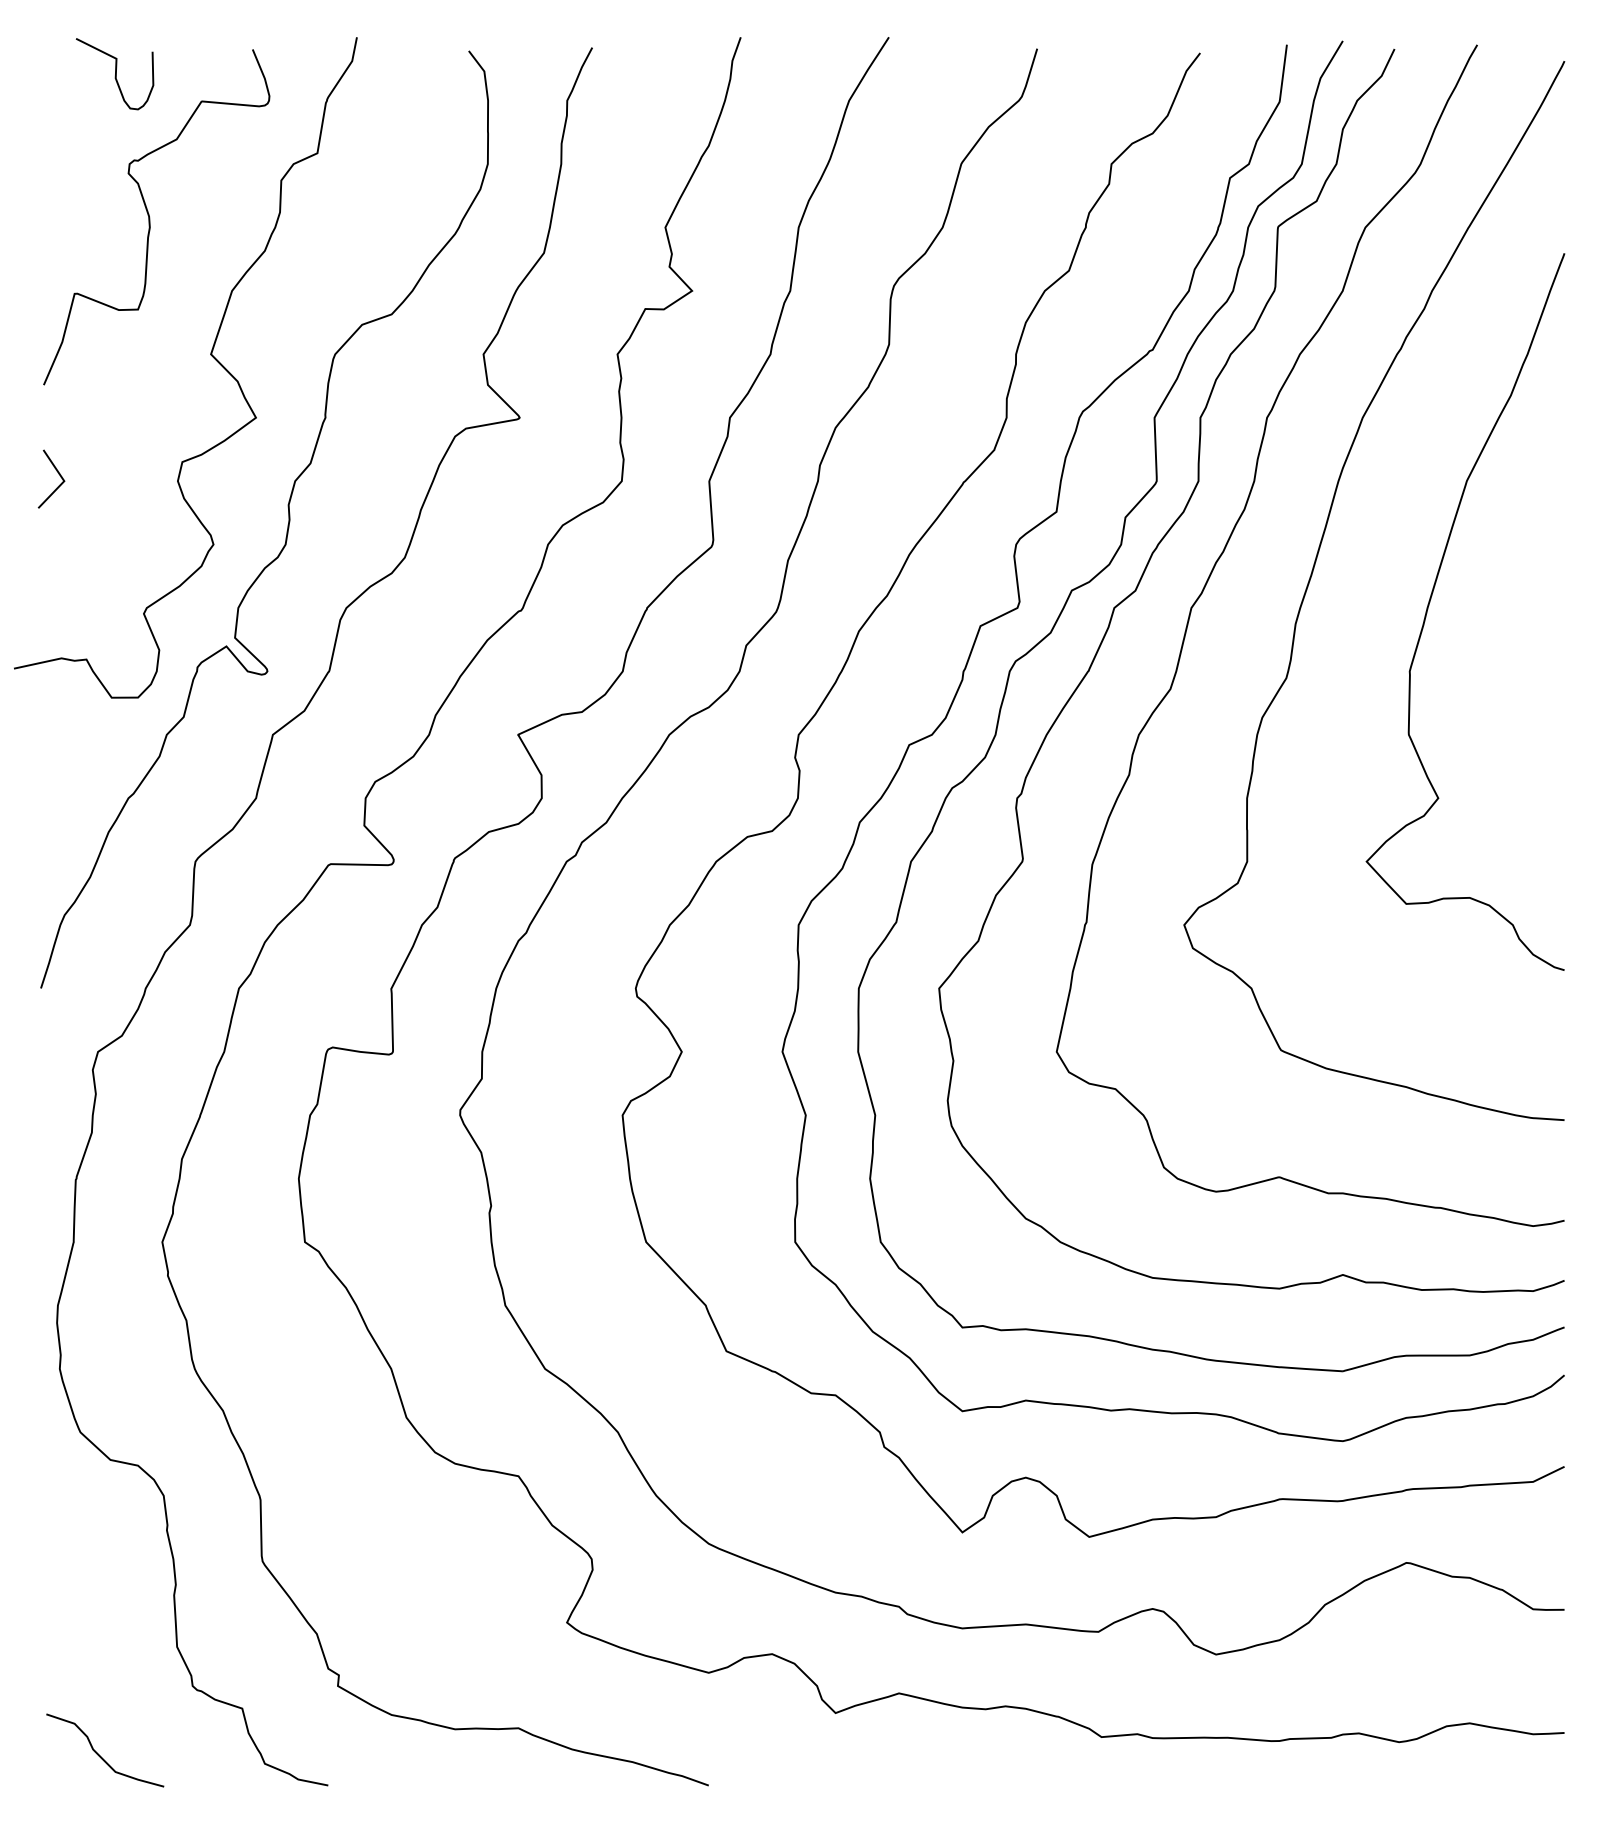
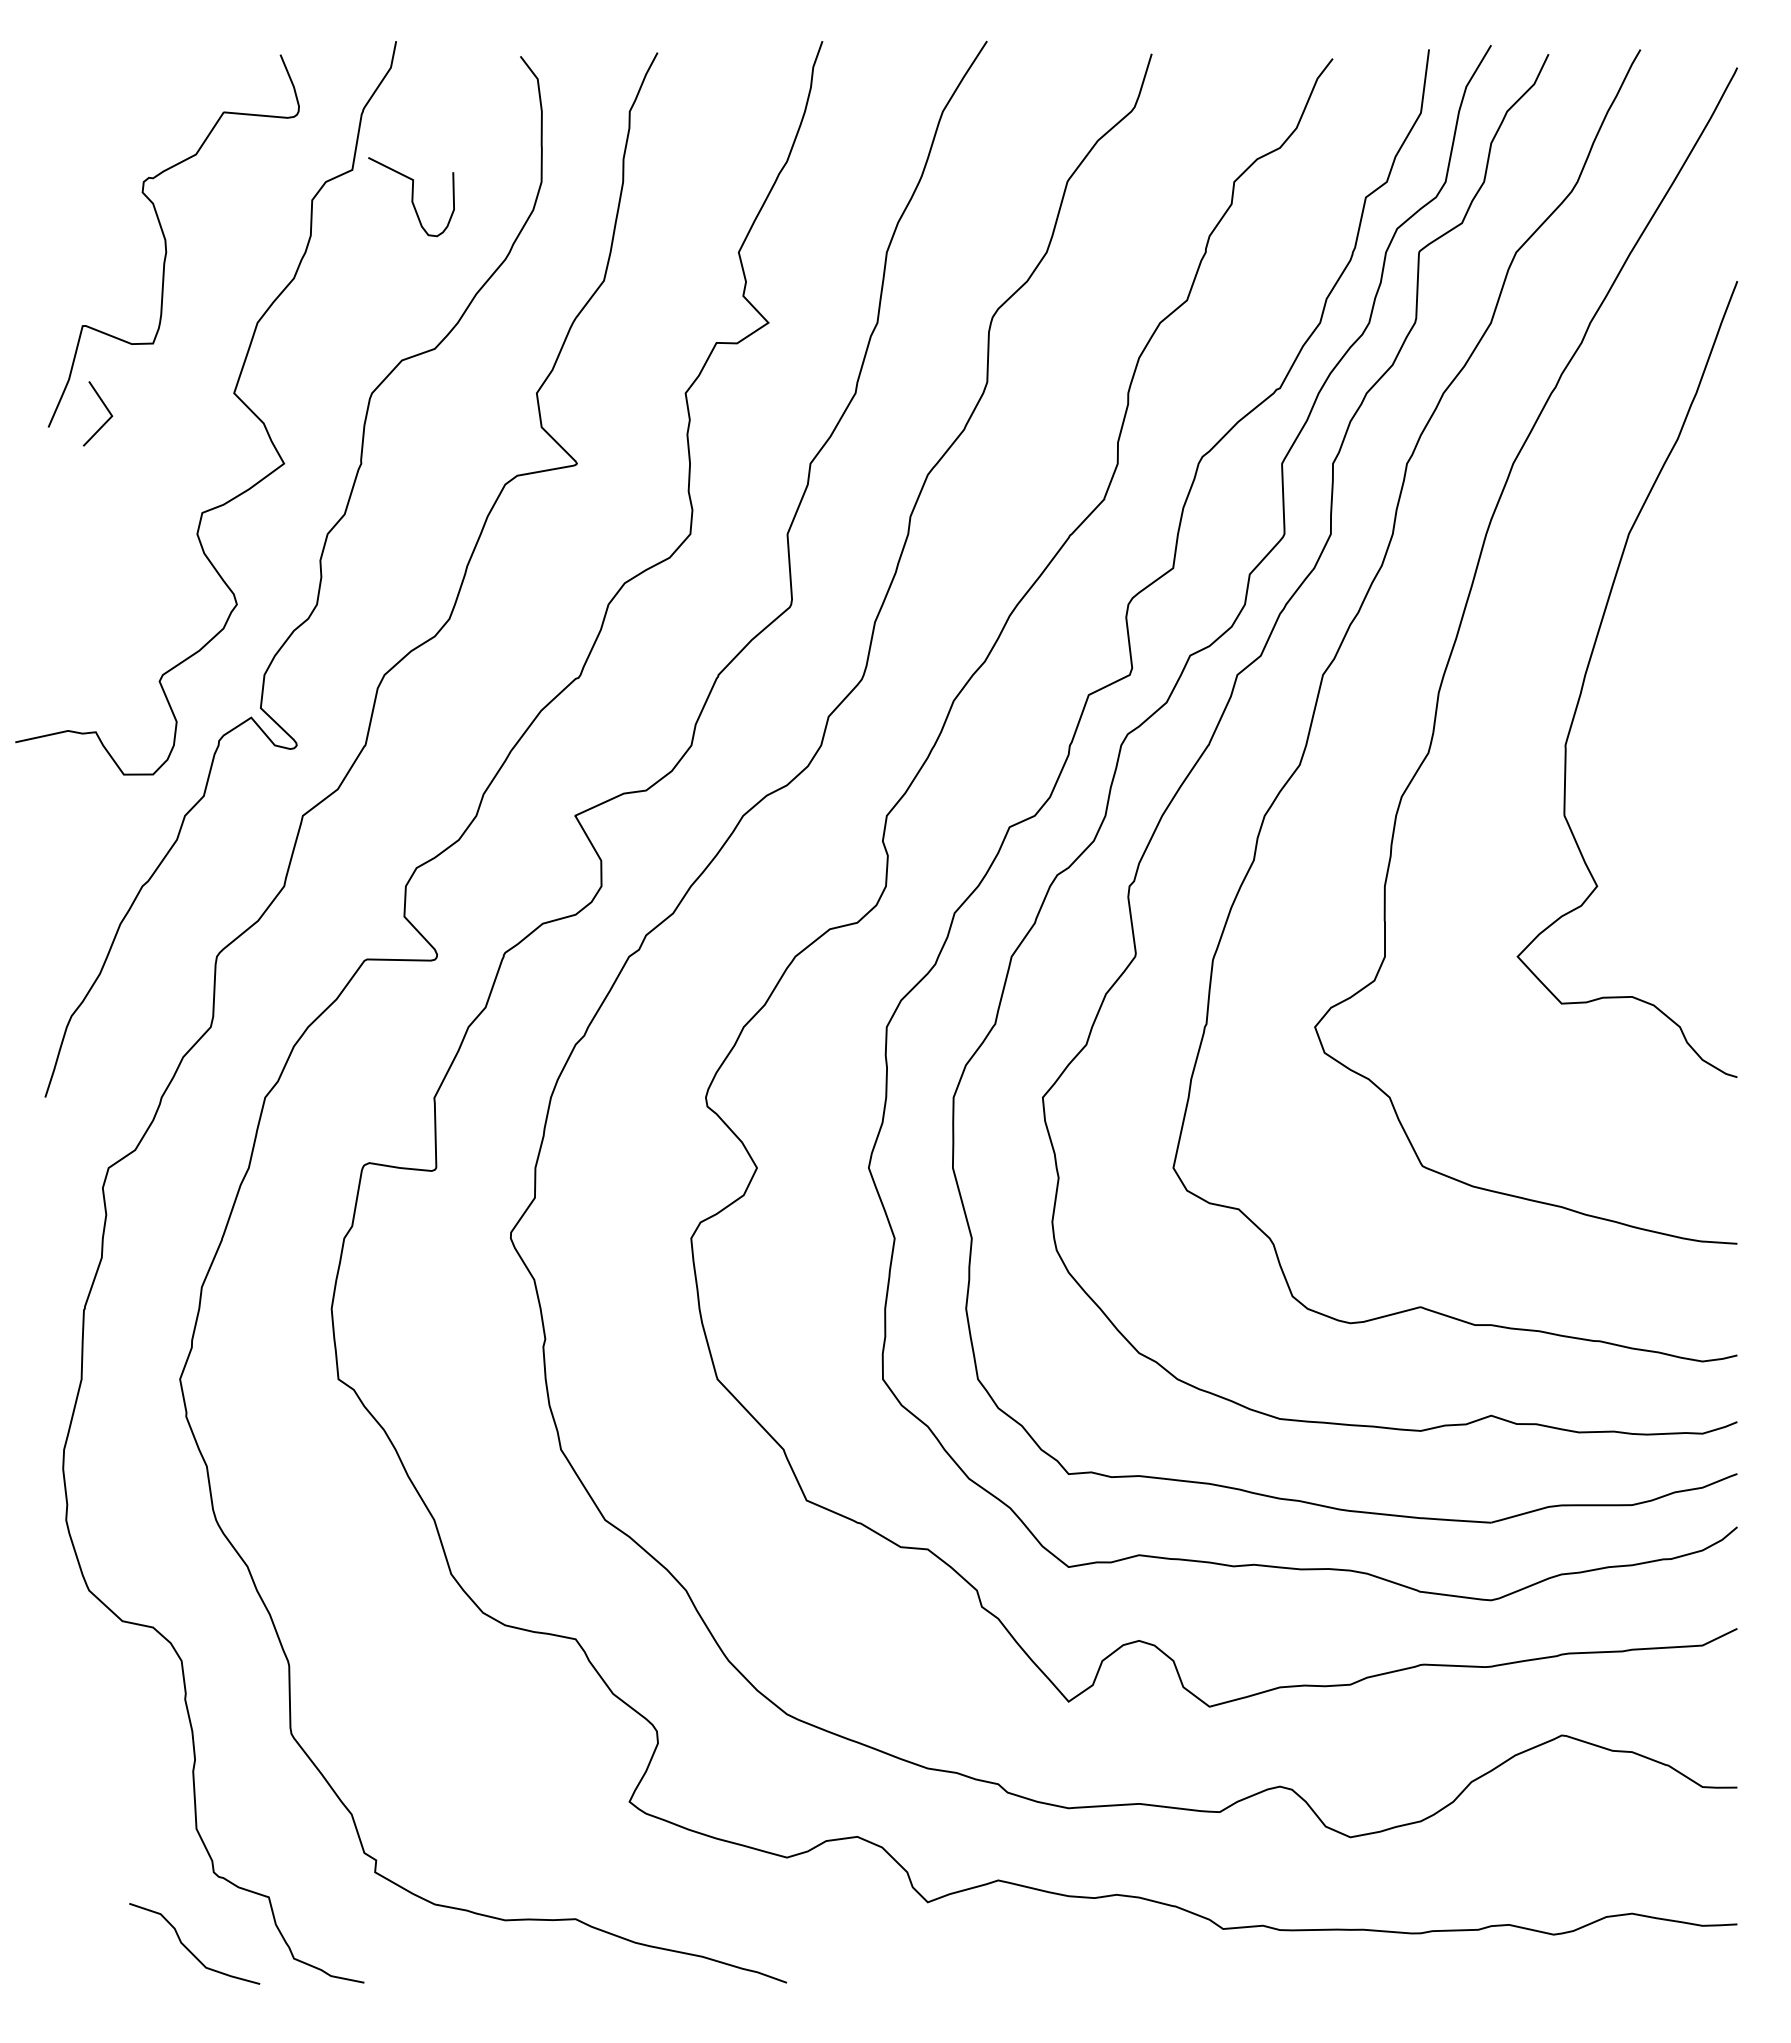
curve: (114, 74) -> (411, 197), moved
line: (59, 475) -> (106, 409), moved
curve: (99, 1754) -> (188, 1948), moved

